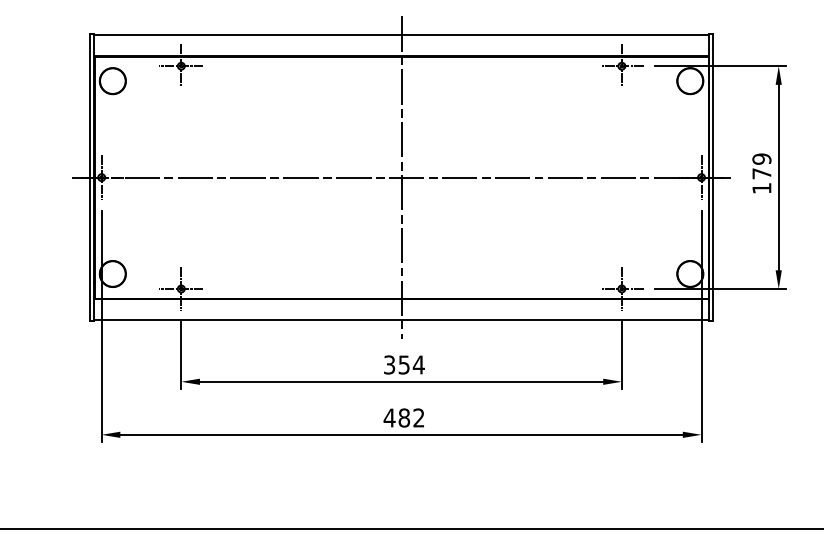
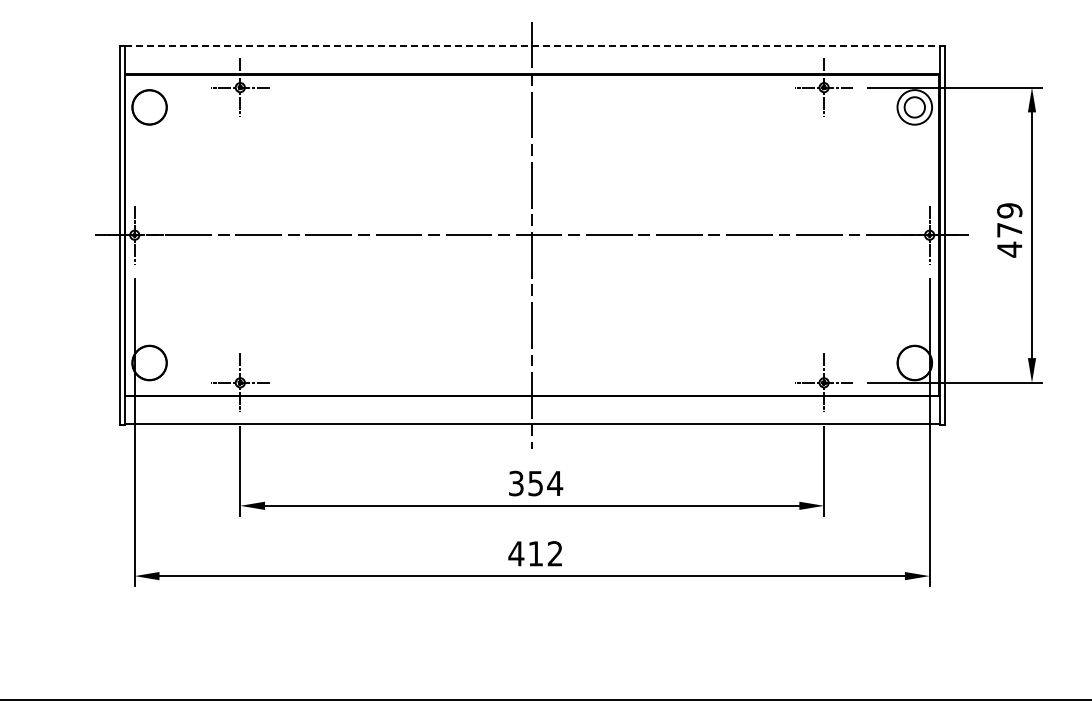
line: (401, 35) -> (532, 46), solid -> dashed
circle: (690, 81) -> (914, 107), size x0.6
text: (761, 188) -> (1009, 249), 179 -> 479
text: (404, 417) -> (535, 553), 482 -> 412

